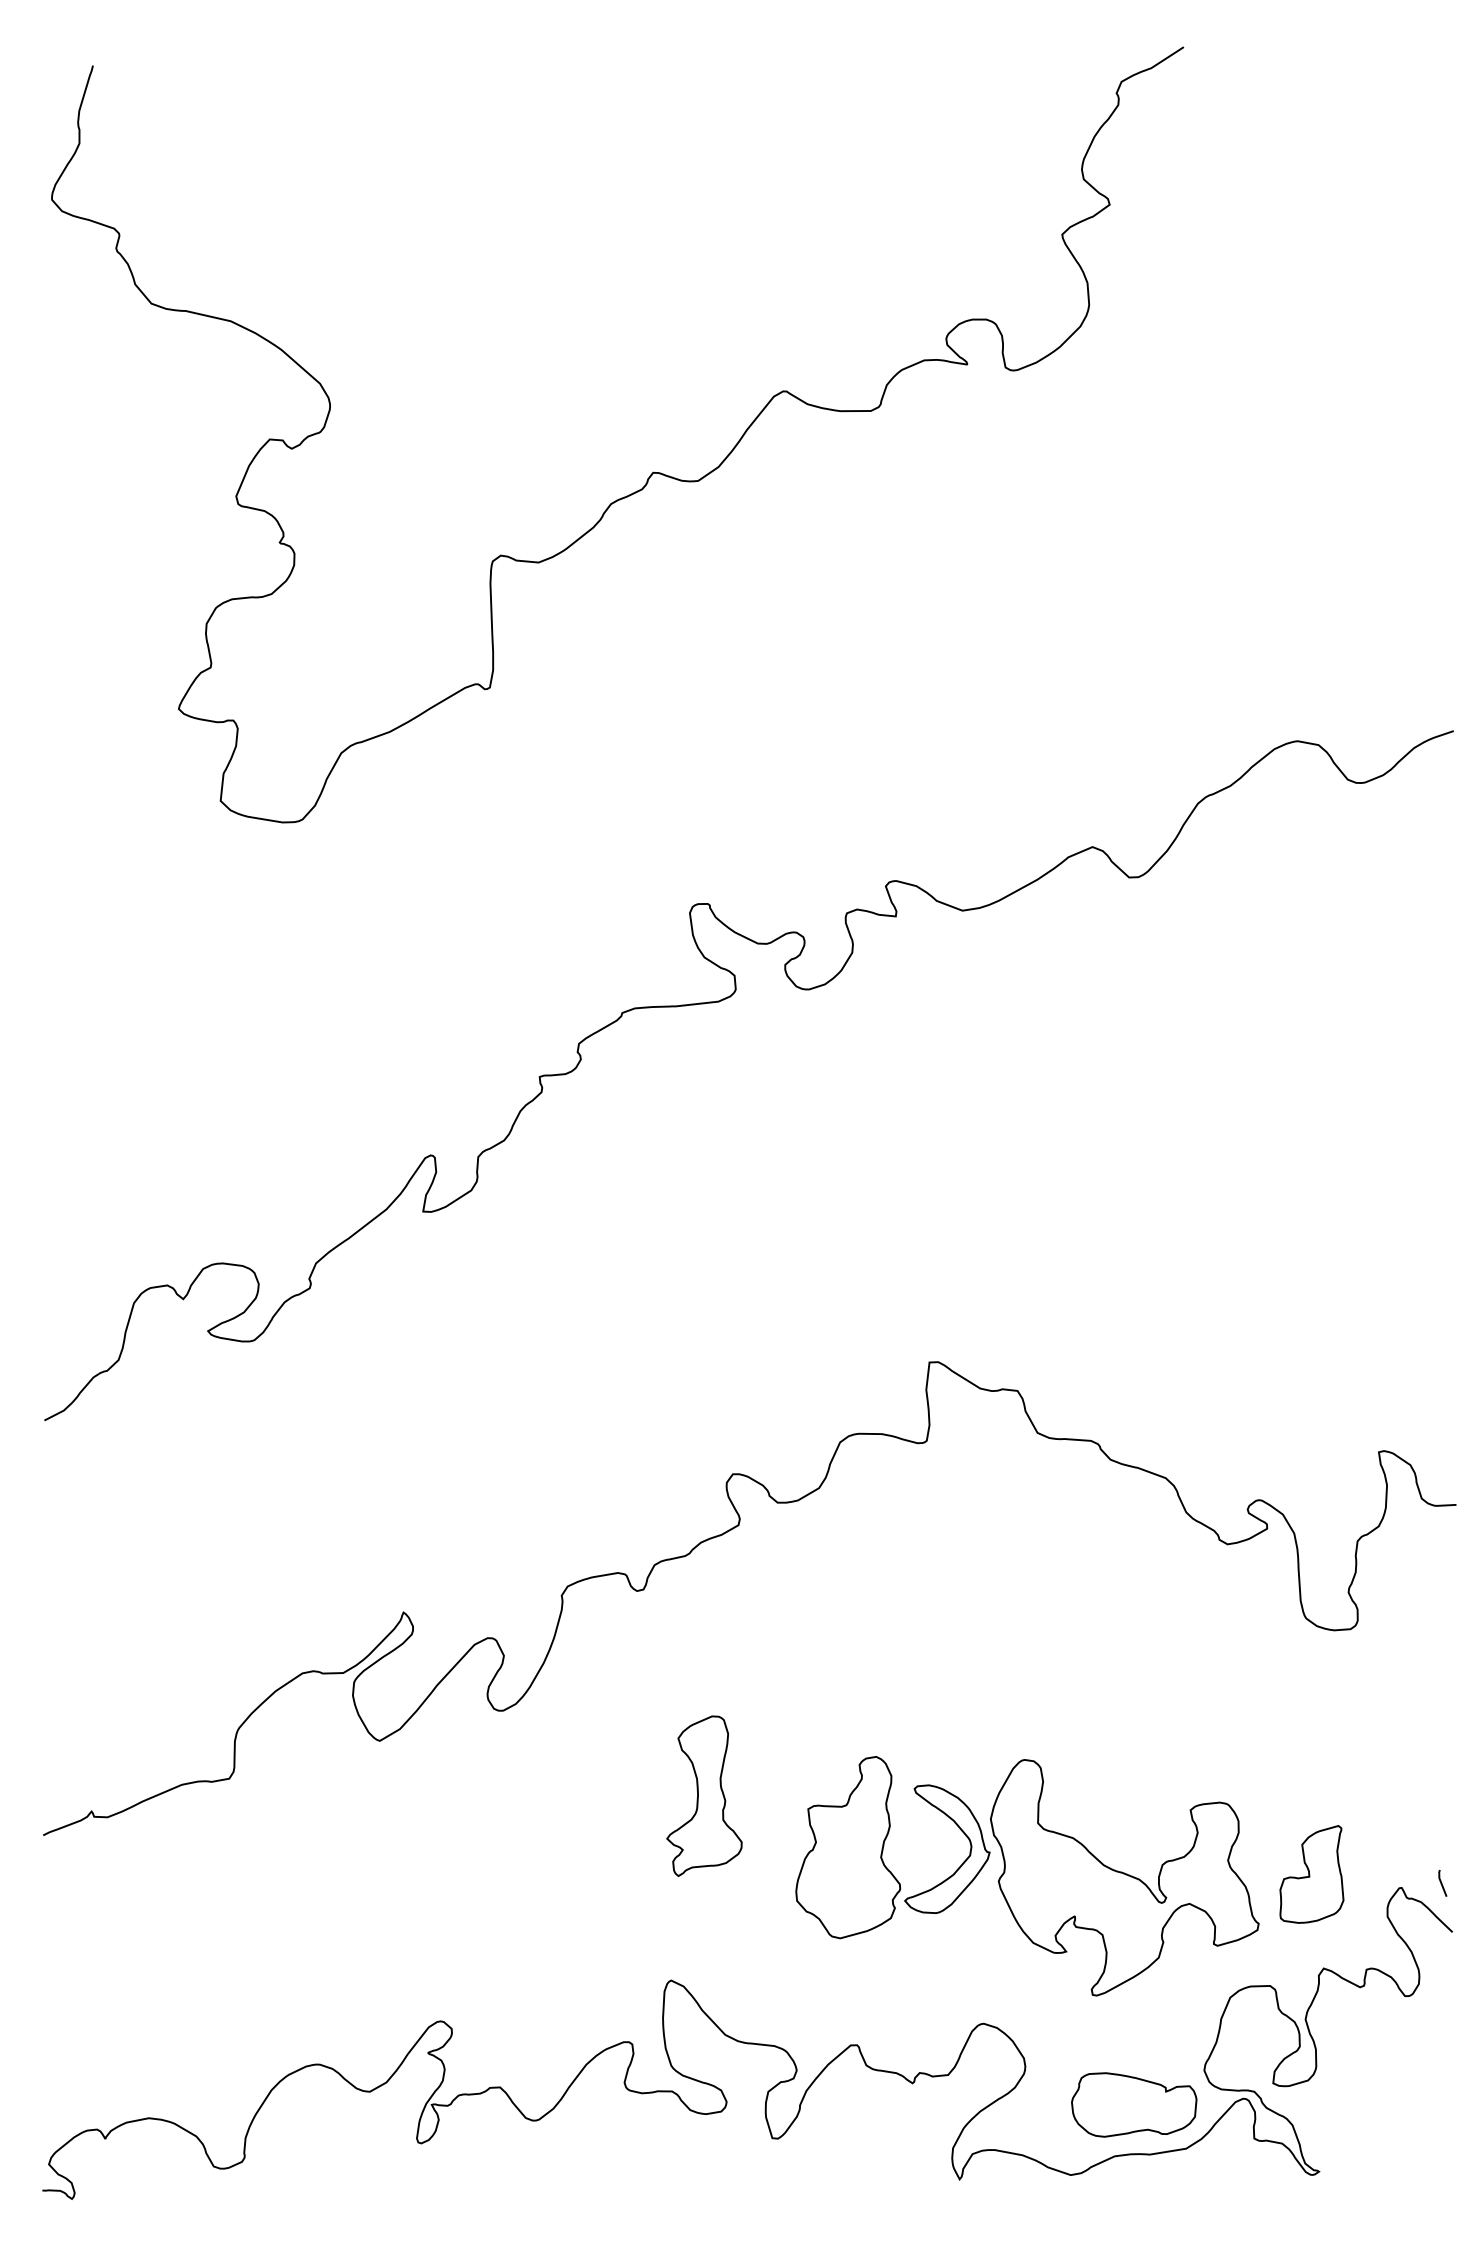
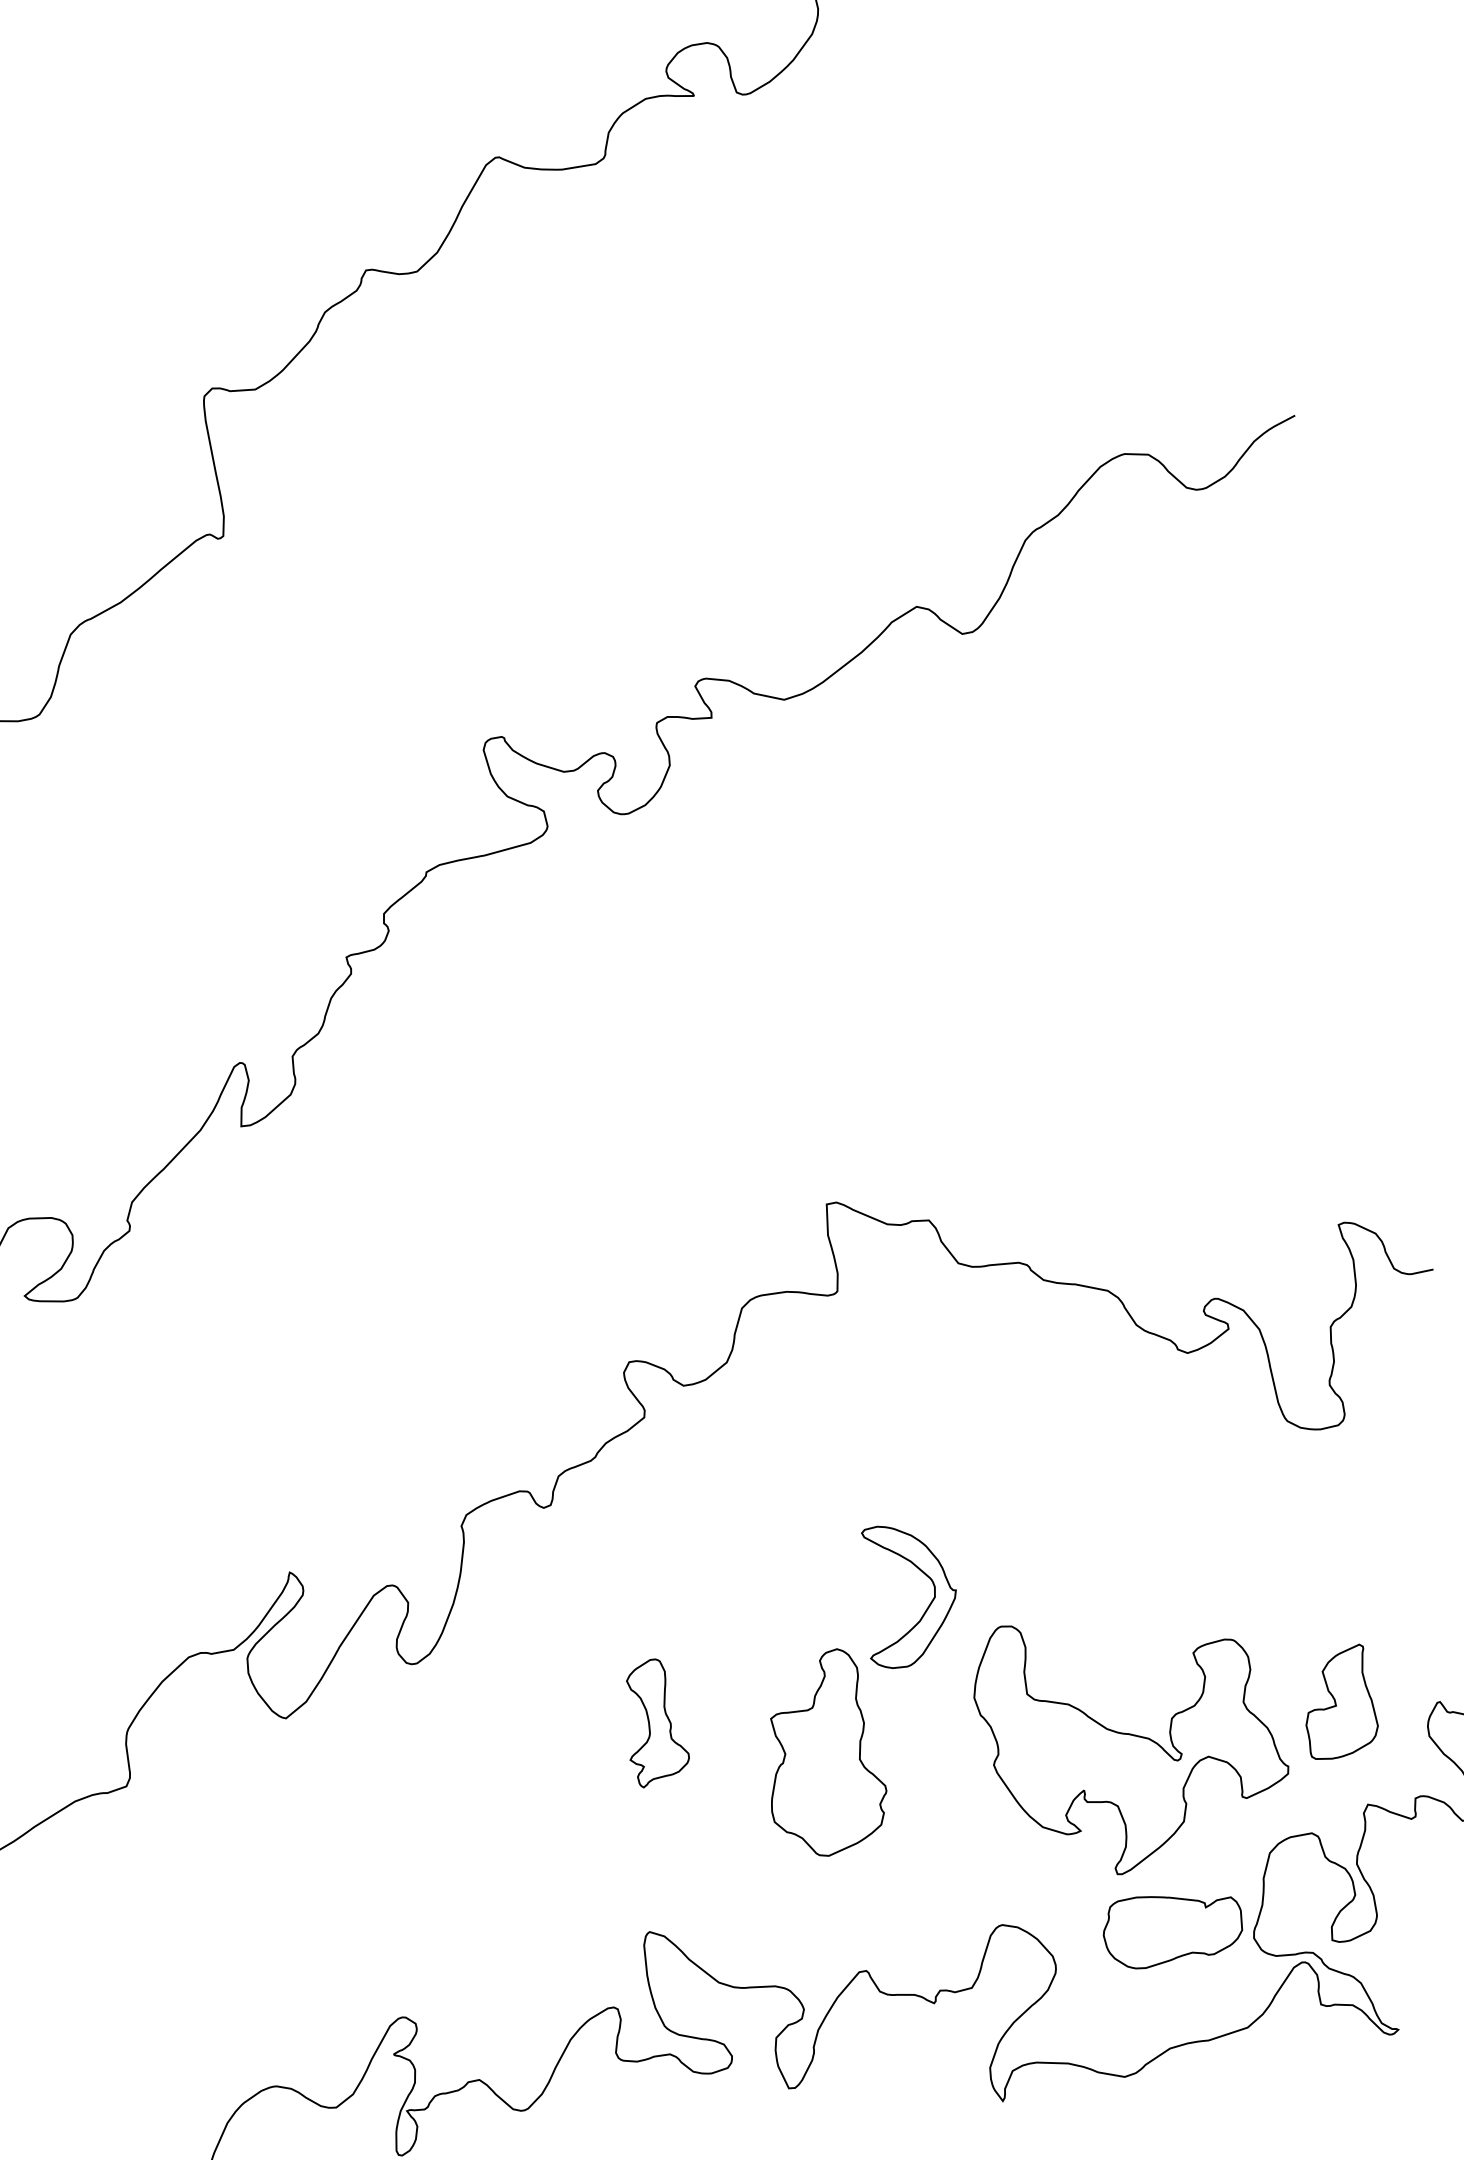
part: (704, 1795) -> (654, 1721), size x0.7
part: (962, 1862) -> (927, 1606), moved
part: (1134, 2104) -> (1173, 1927), moved

